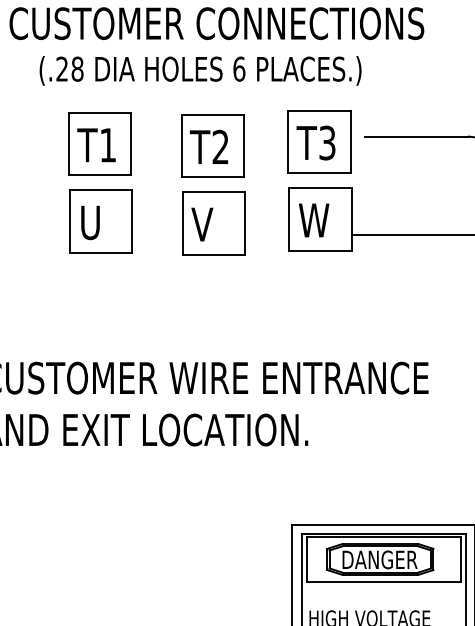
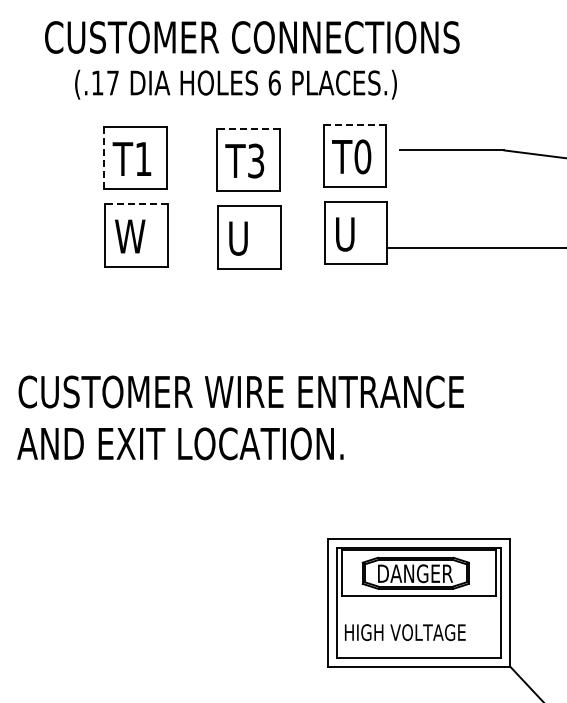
text: (69, 68) -> (104, 82), (.28 -> (.17
line: (319, 110) -> (354, 124), solid -> dashed
line: (212, 114) -> (247, 128), solid -> dashed
text: (327, 142) -> (362, 156), T3 -> T0
line: (69, 144) -> (104, 158), solid -> dashed
text: (221, 146) -> (256, 160), T2 -> T3
line: (100, 190) -> (135, 204), solid -> dashed
text: (314, 220) -> (349, 234), W -> U
text: (95, 222) -> (130, 236), U -> W
text: (202, 224) -> (237, 238), V -> U

